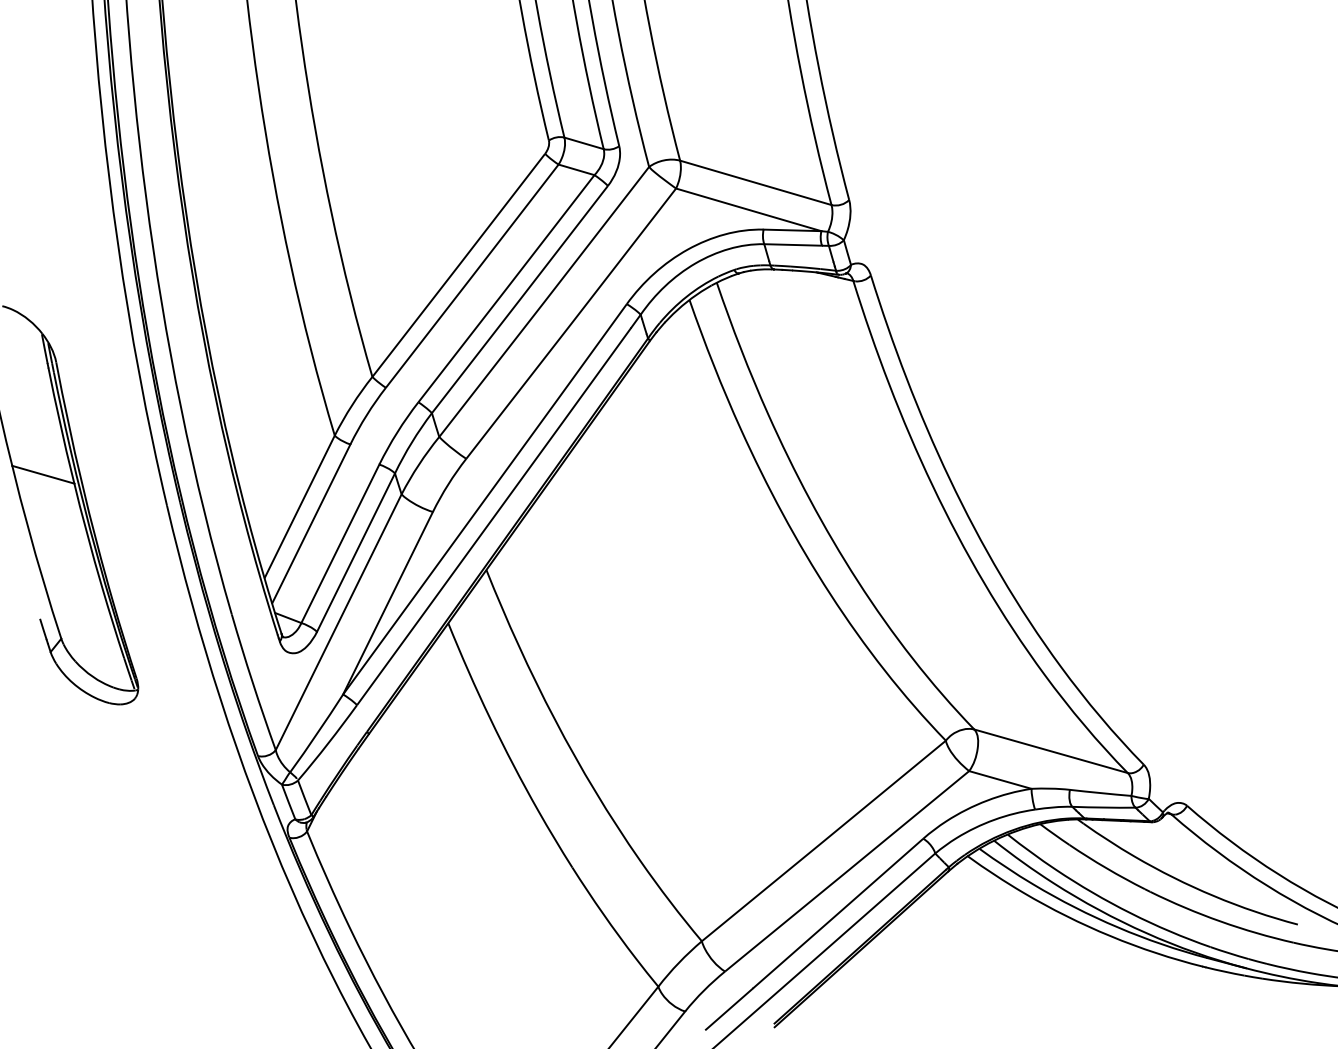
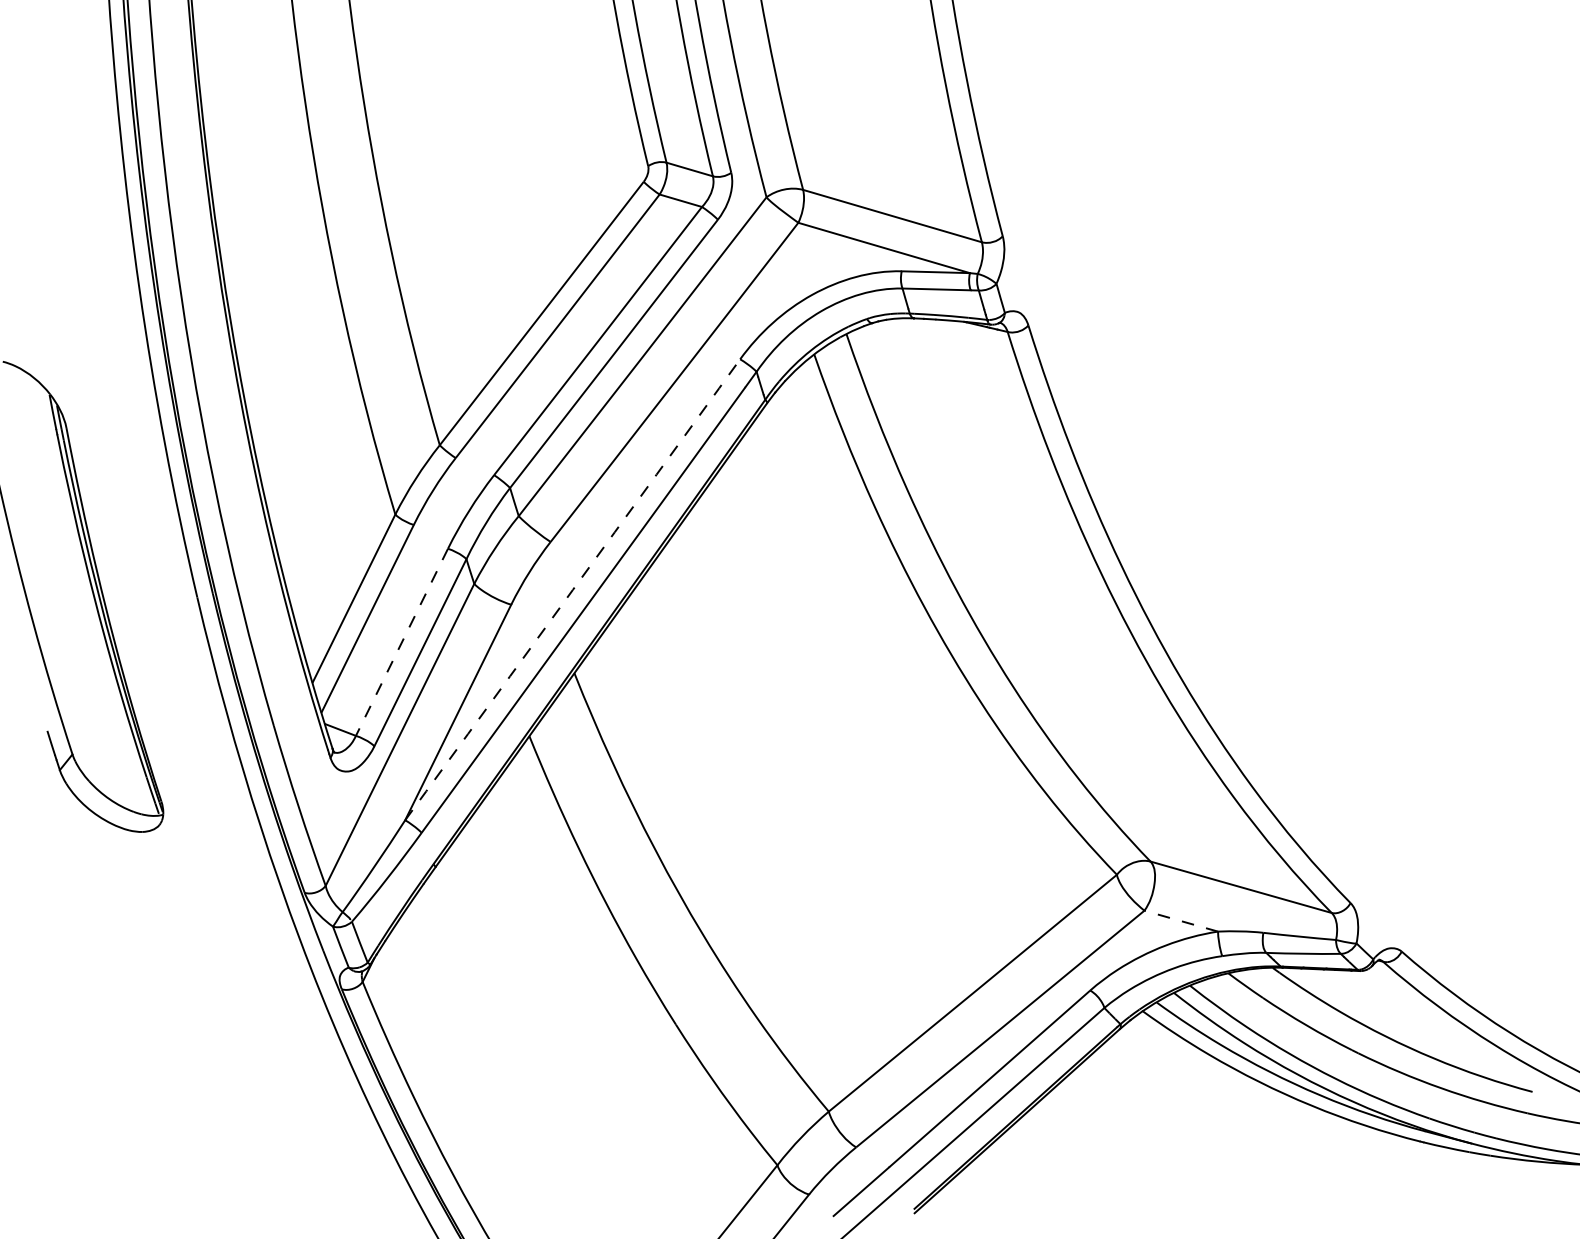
line: (43, 474) -> (51, 560), removed
arc: (484, 499) -> (572, 589), solid -> dashed
line: (339, 543) -> (401, 642), solid -> dashed
line: (999, 780) -> (1180, 921), solid -> dashed

